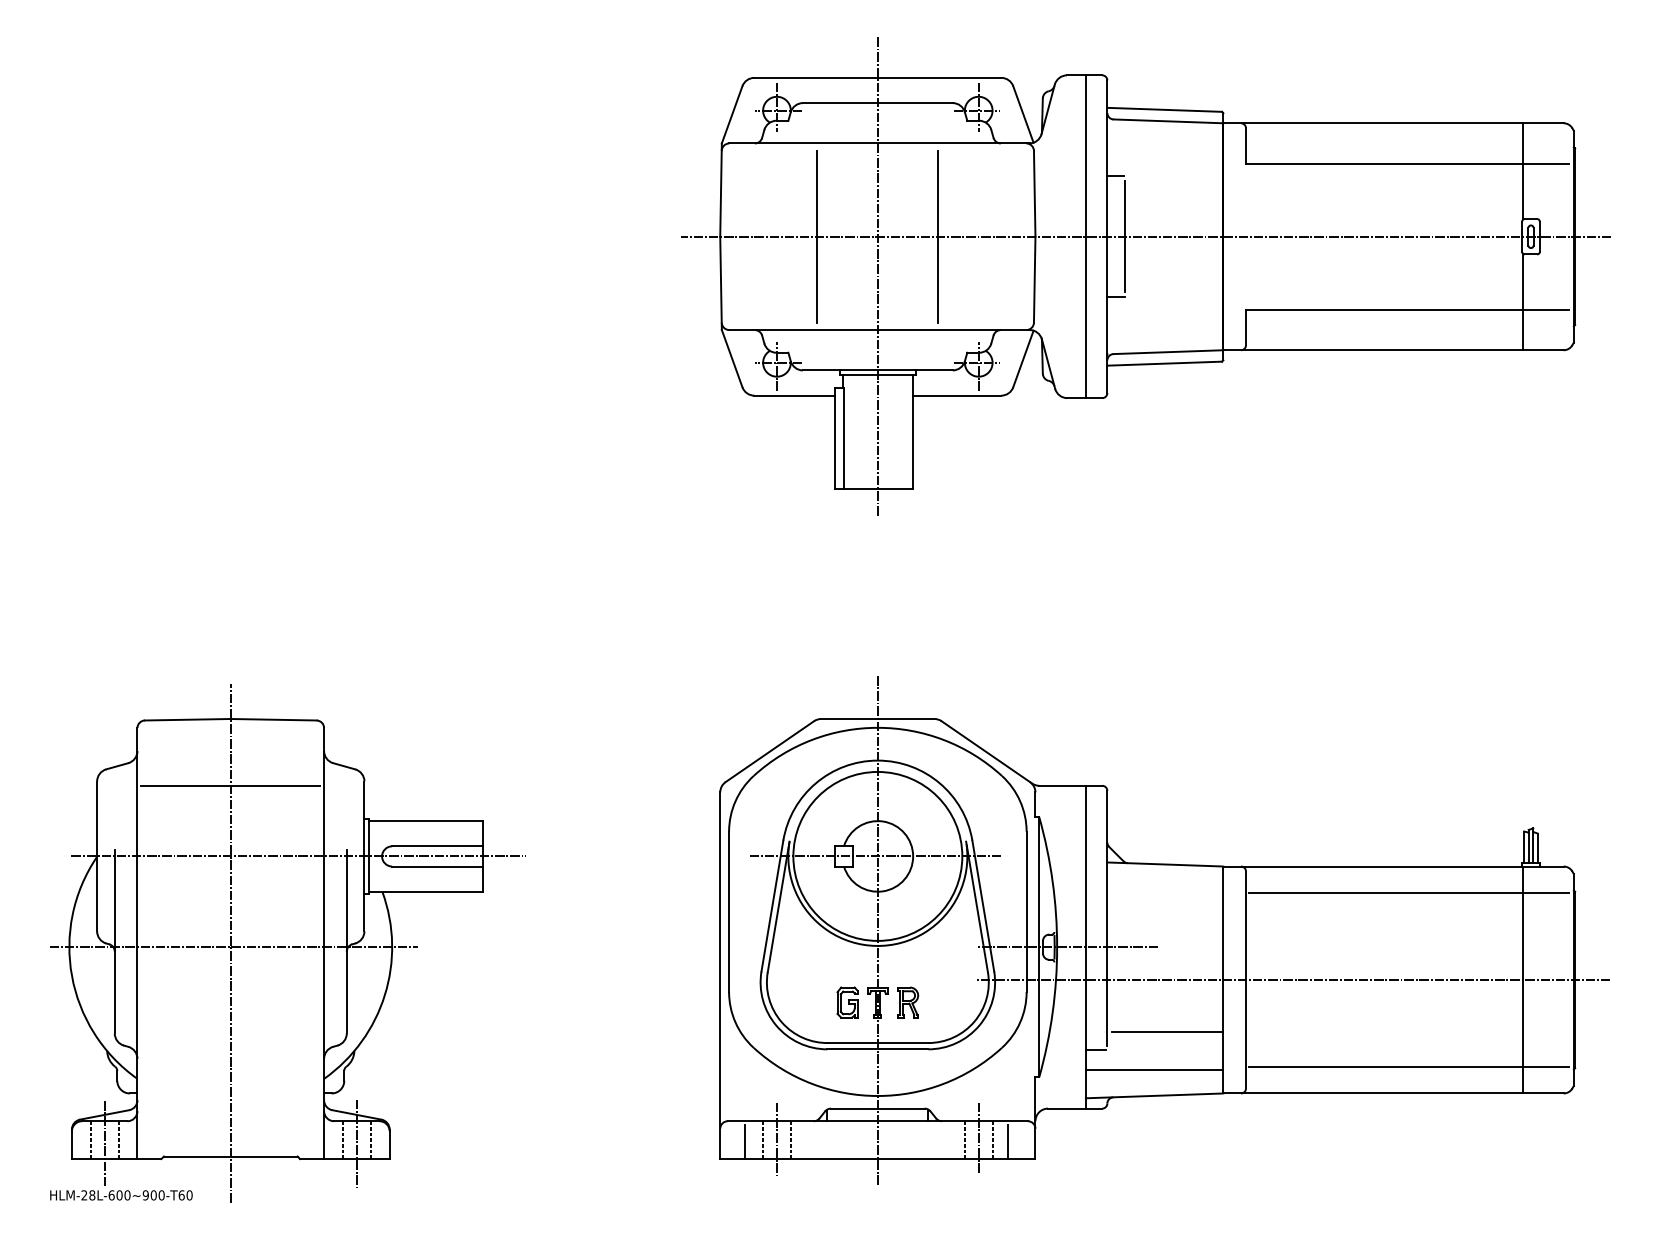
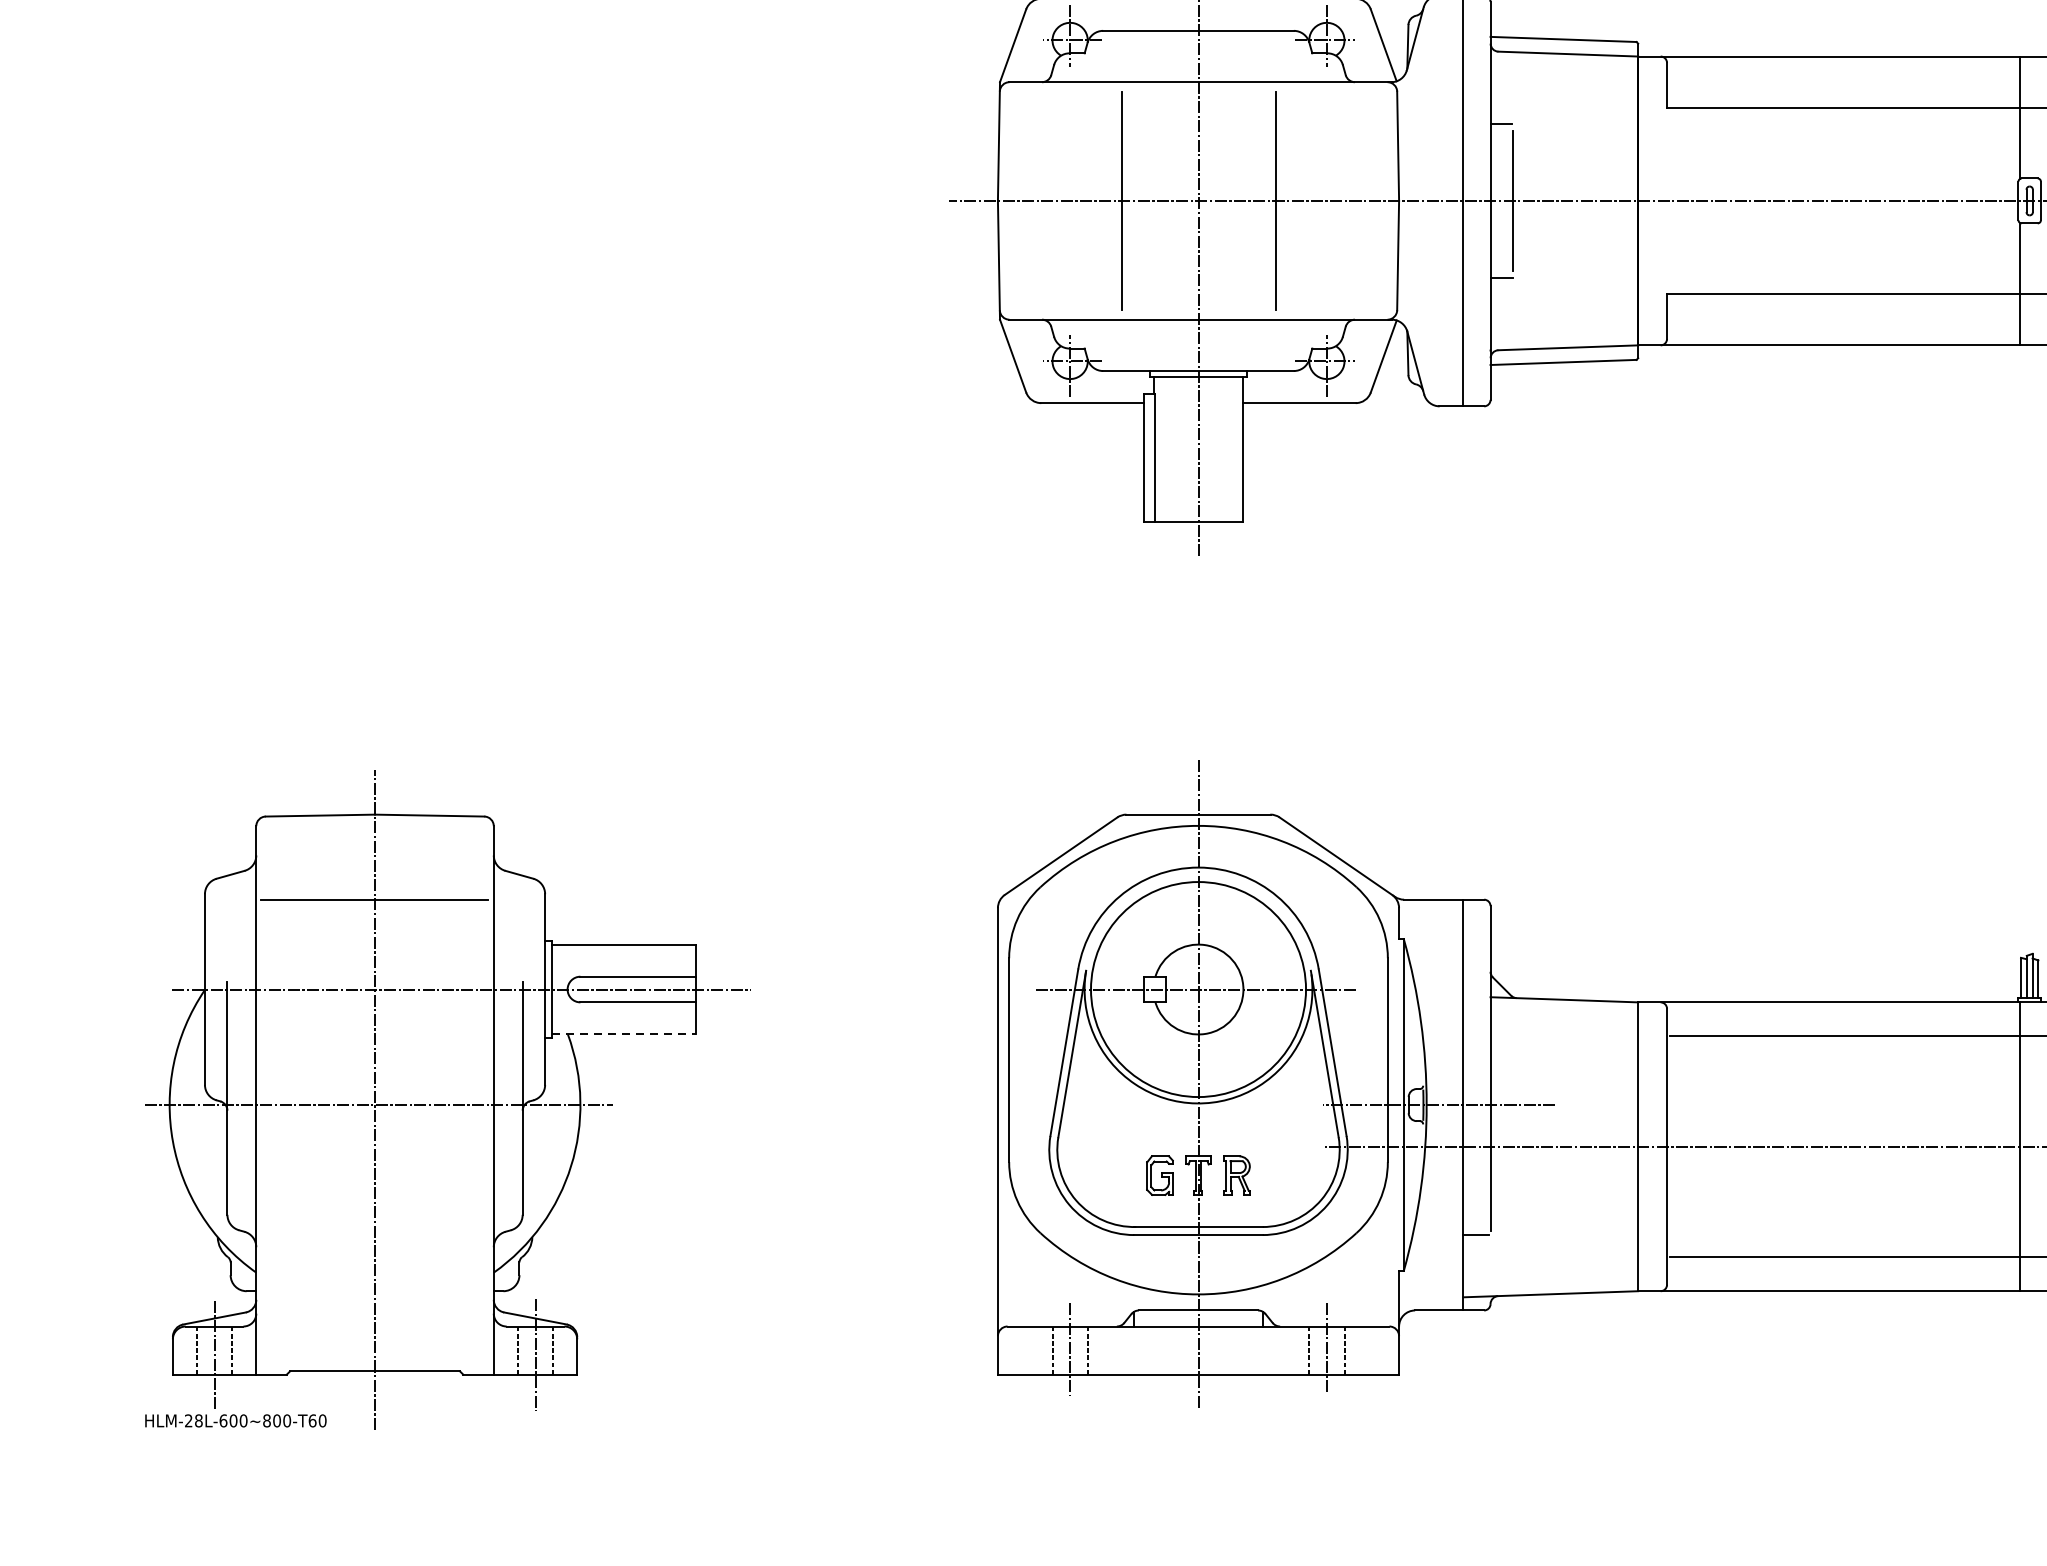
line: (426, 891) -> (624, 1034), solid -> dashed
line: (1167, 1031) -> (1567, 1212), removed
line: (1154, 1069) -> (1550, 1260), removed
line: (745, 1142) -> (1030, 1353), removed
line: (1007, 1142) -> (1363, 1353), removed
text: (145, 1195) -> (266, 1421), HLM-28L-600~900-T60 -> HLM-28L-600~800-T60

